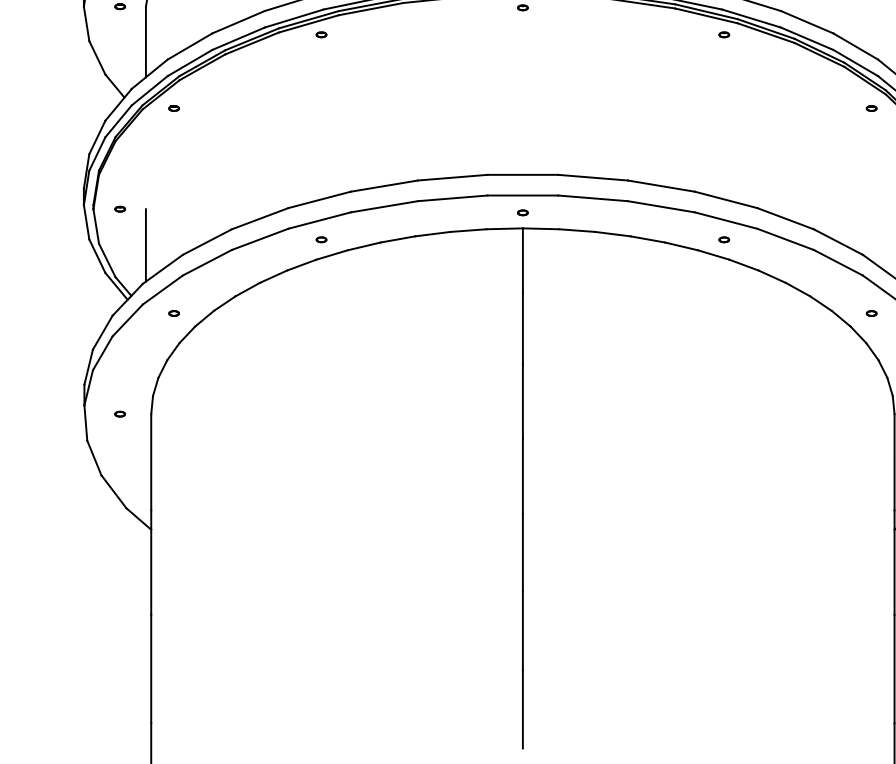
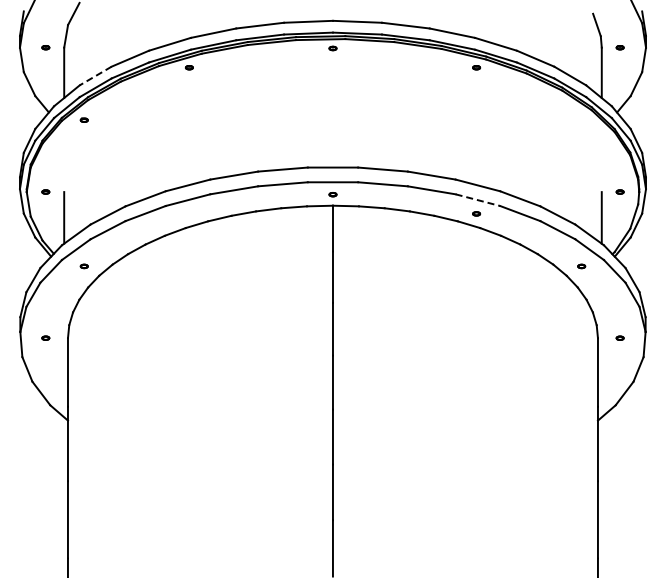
line: (189, 47) -> (95, 76), solid -> dashed
part: (871, 107) -> (581, 119), removed
line: (726, 221) -> (478, 200), solid -> dashed
part: (321, 239) -> (189, 213), removed

